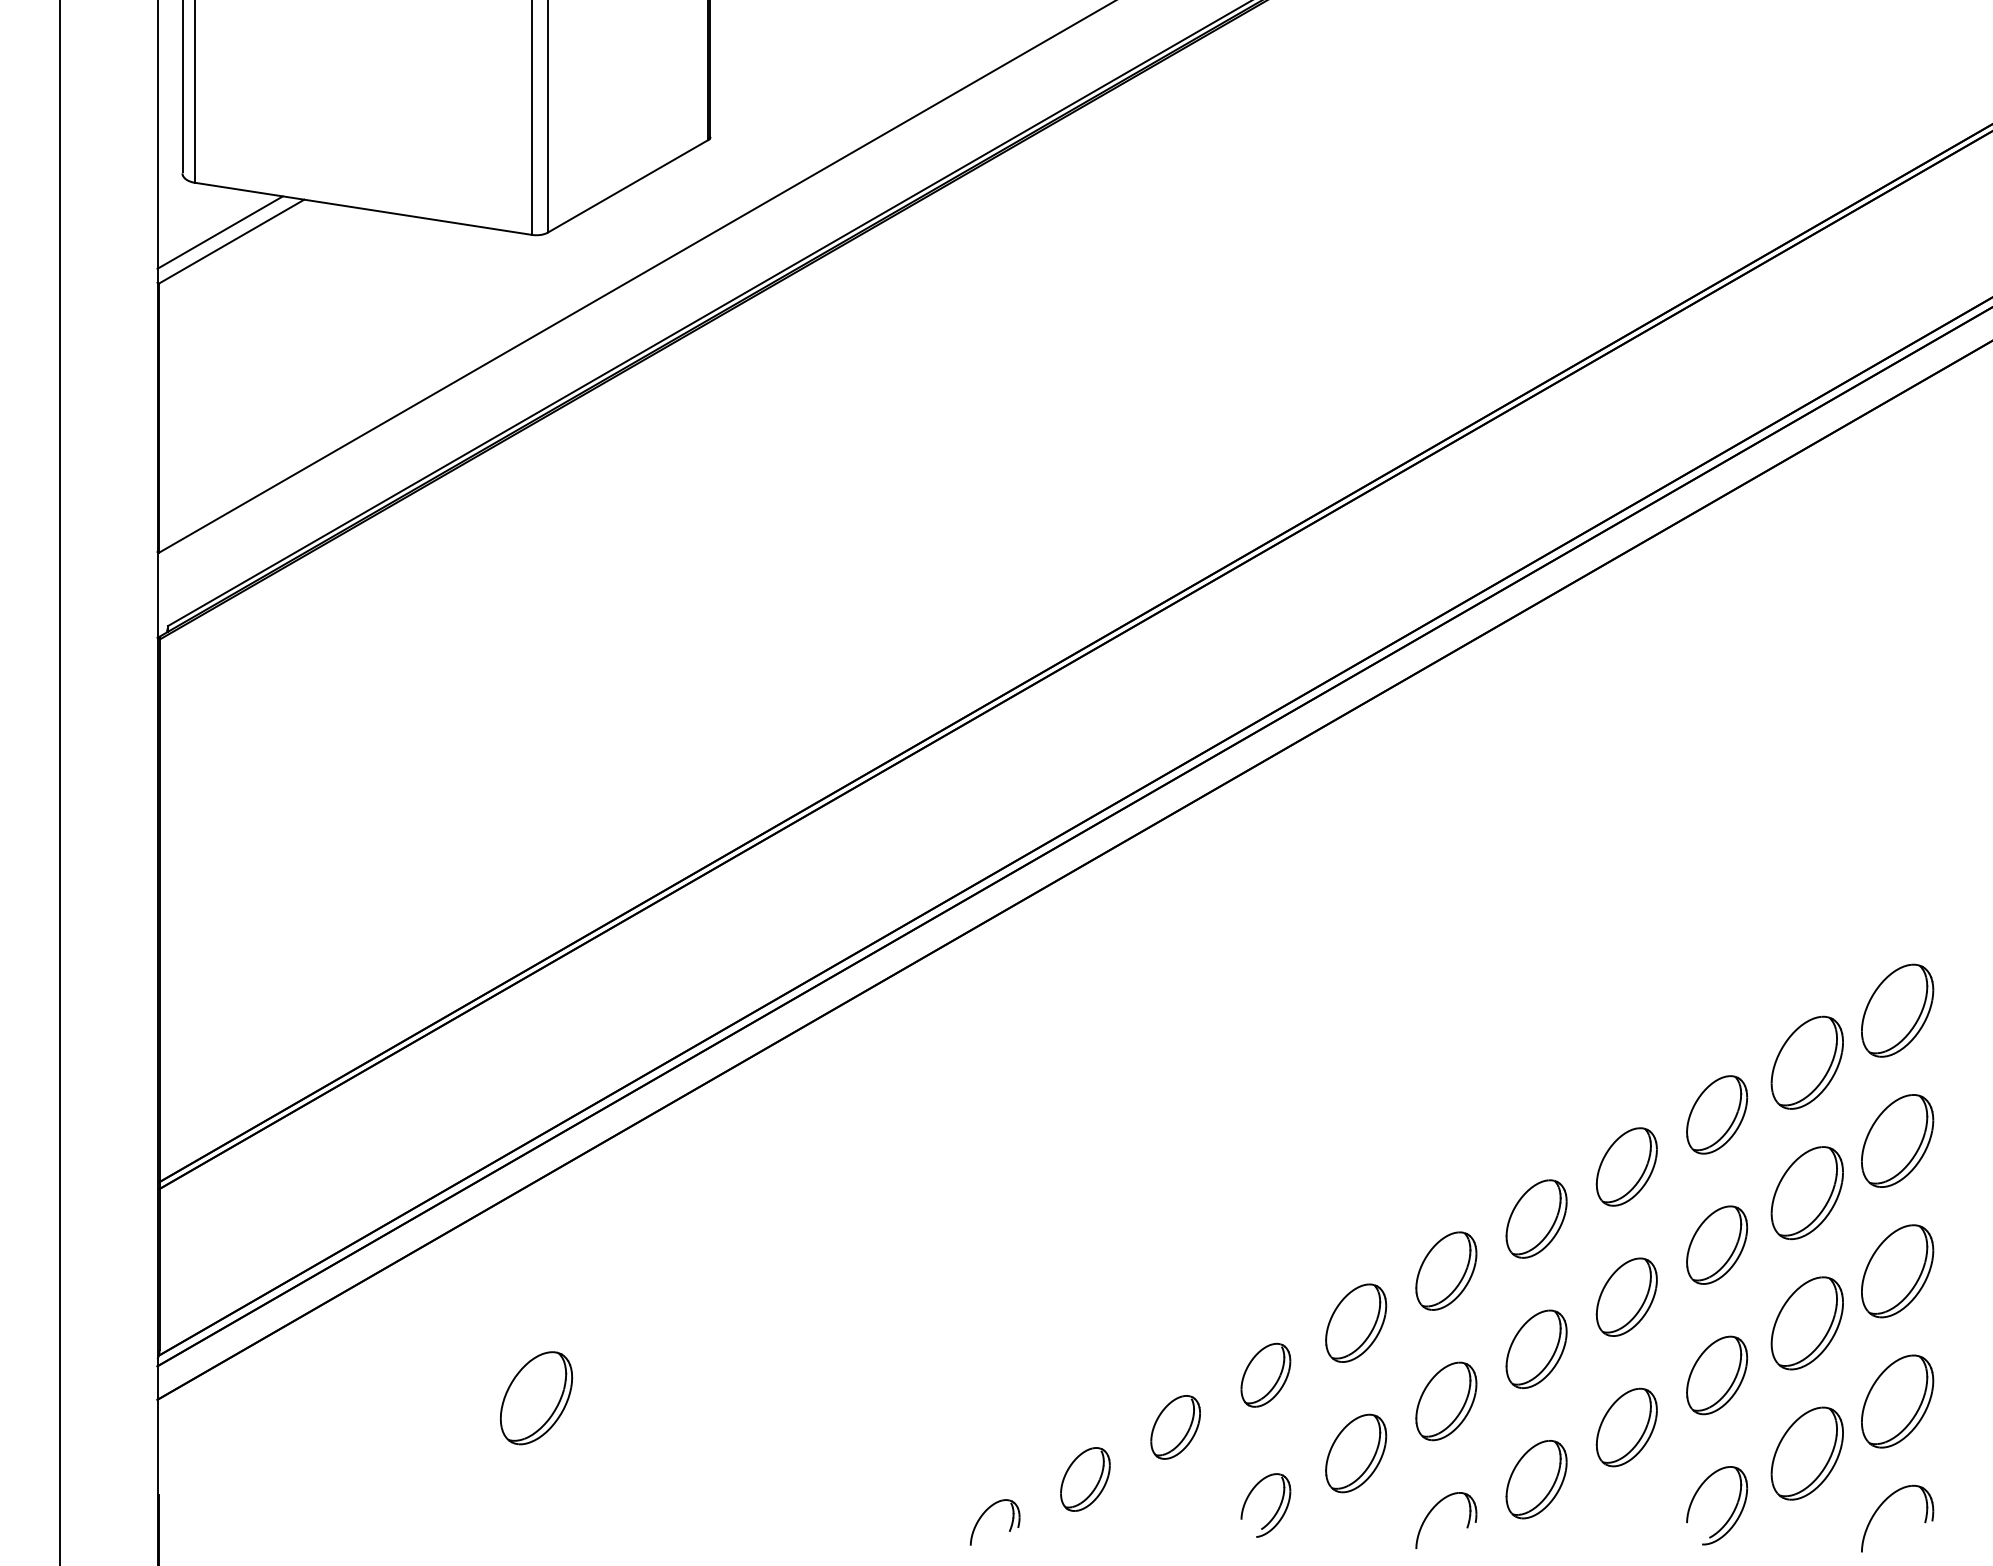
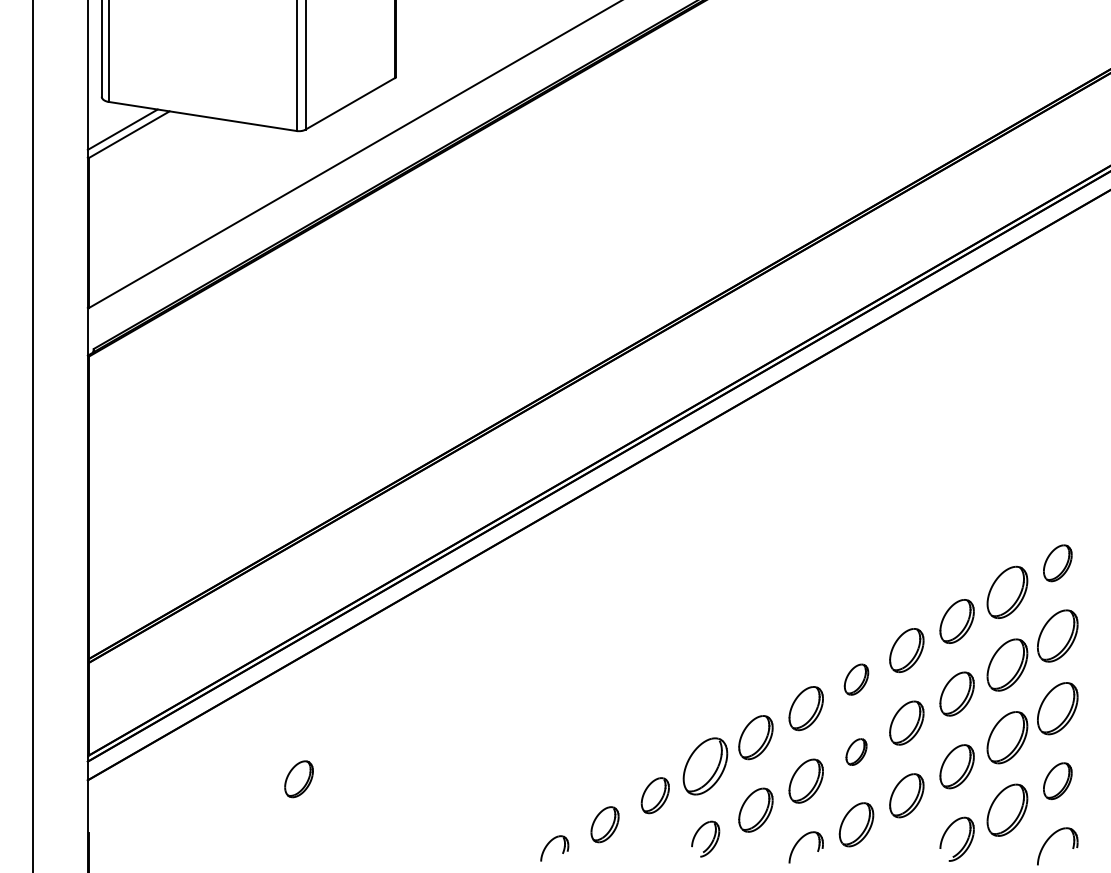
part: (1897, 1009) -> (1057, 562), size x0.7
part: (1536, 1218) -> (856, 679), size x0.7
part: (1536, 1348) -> (856, 751), size x0.6
part: (1265, 1375) -> (705, 766), size x1.6
part: (535, 1396) -> (298, 778), size x0.7
part: (1897, 1400) -> (1057, 780), size x0.7

